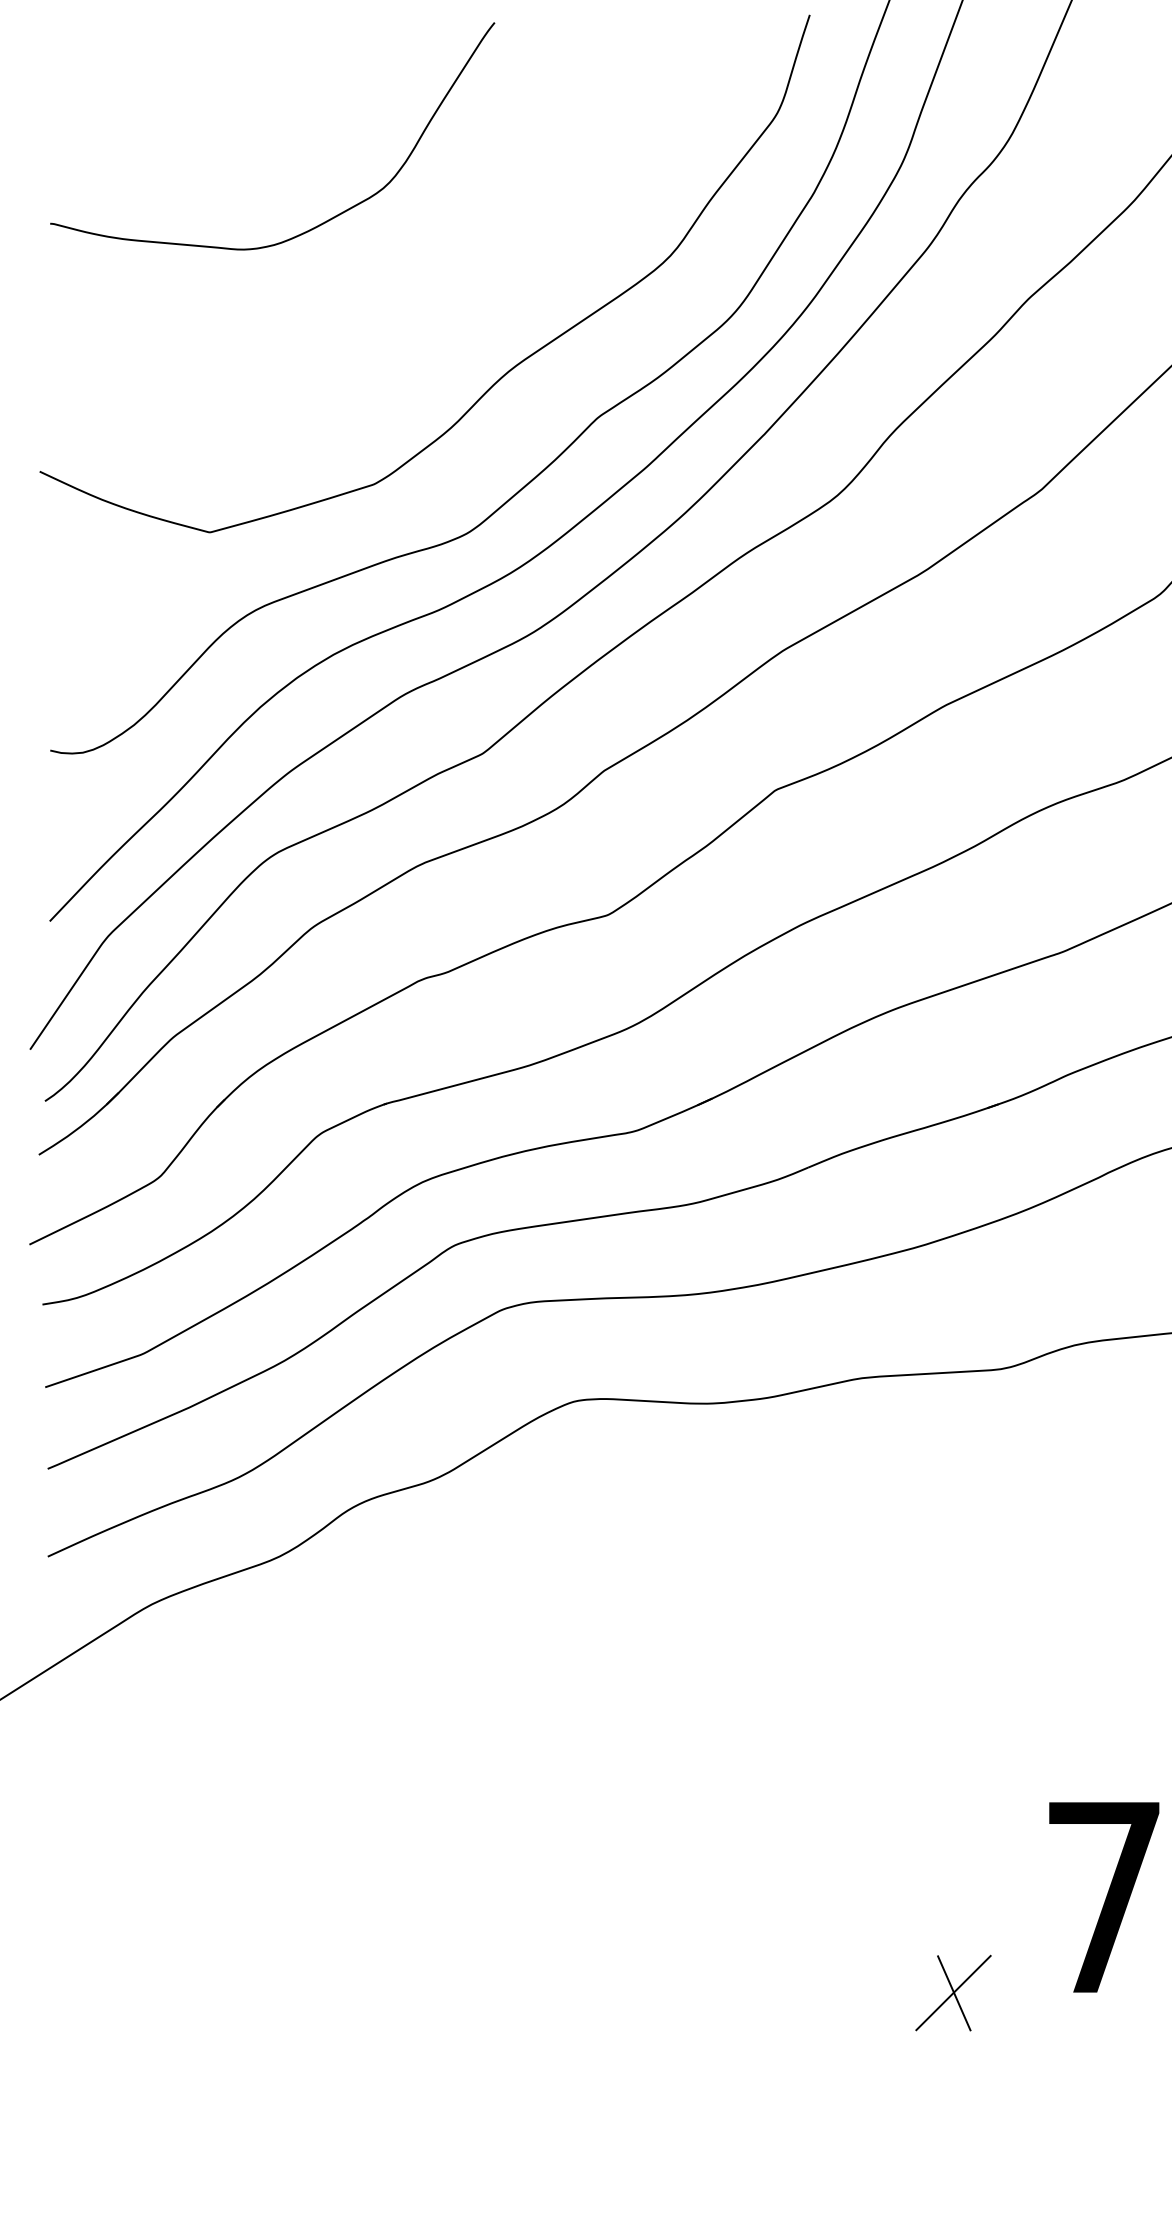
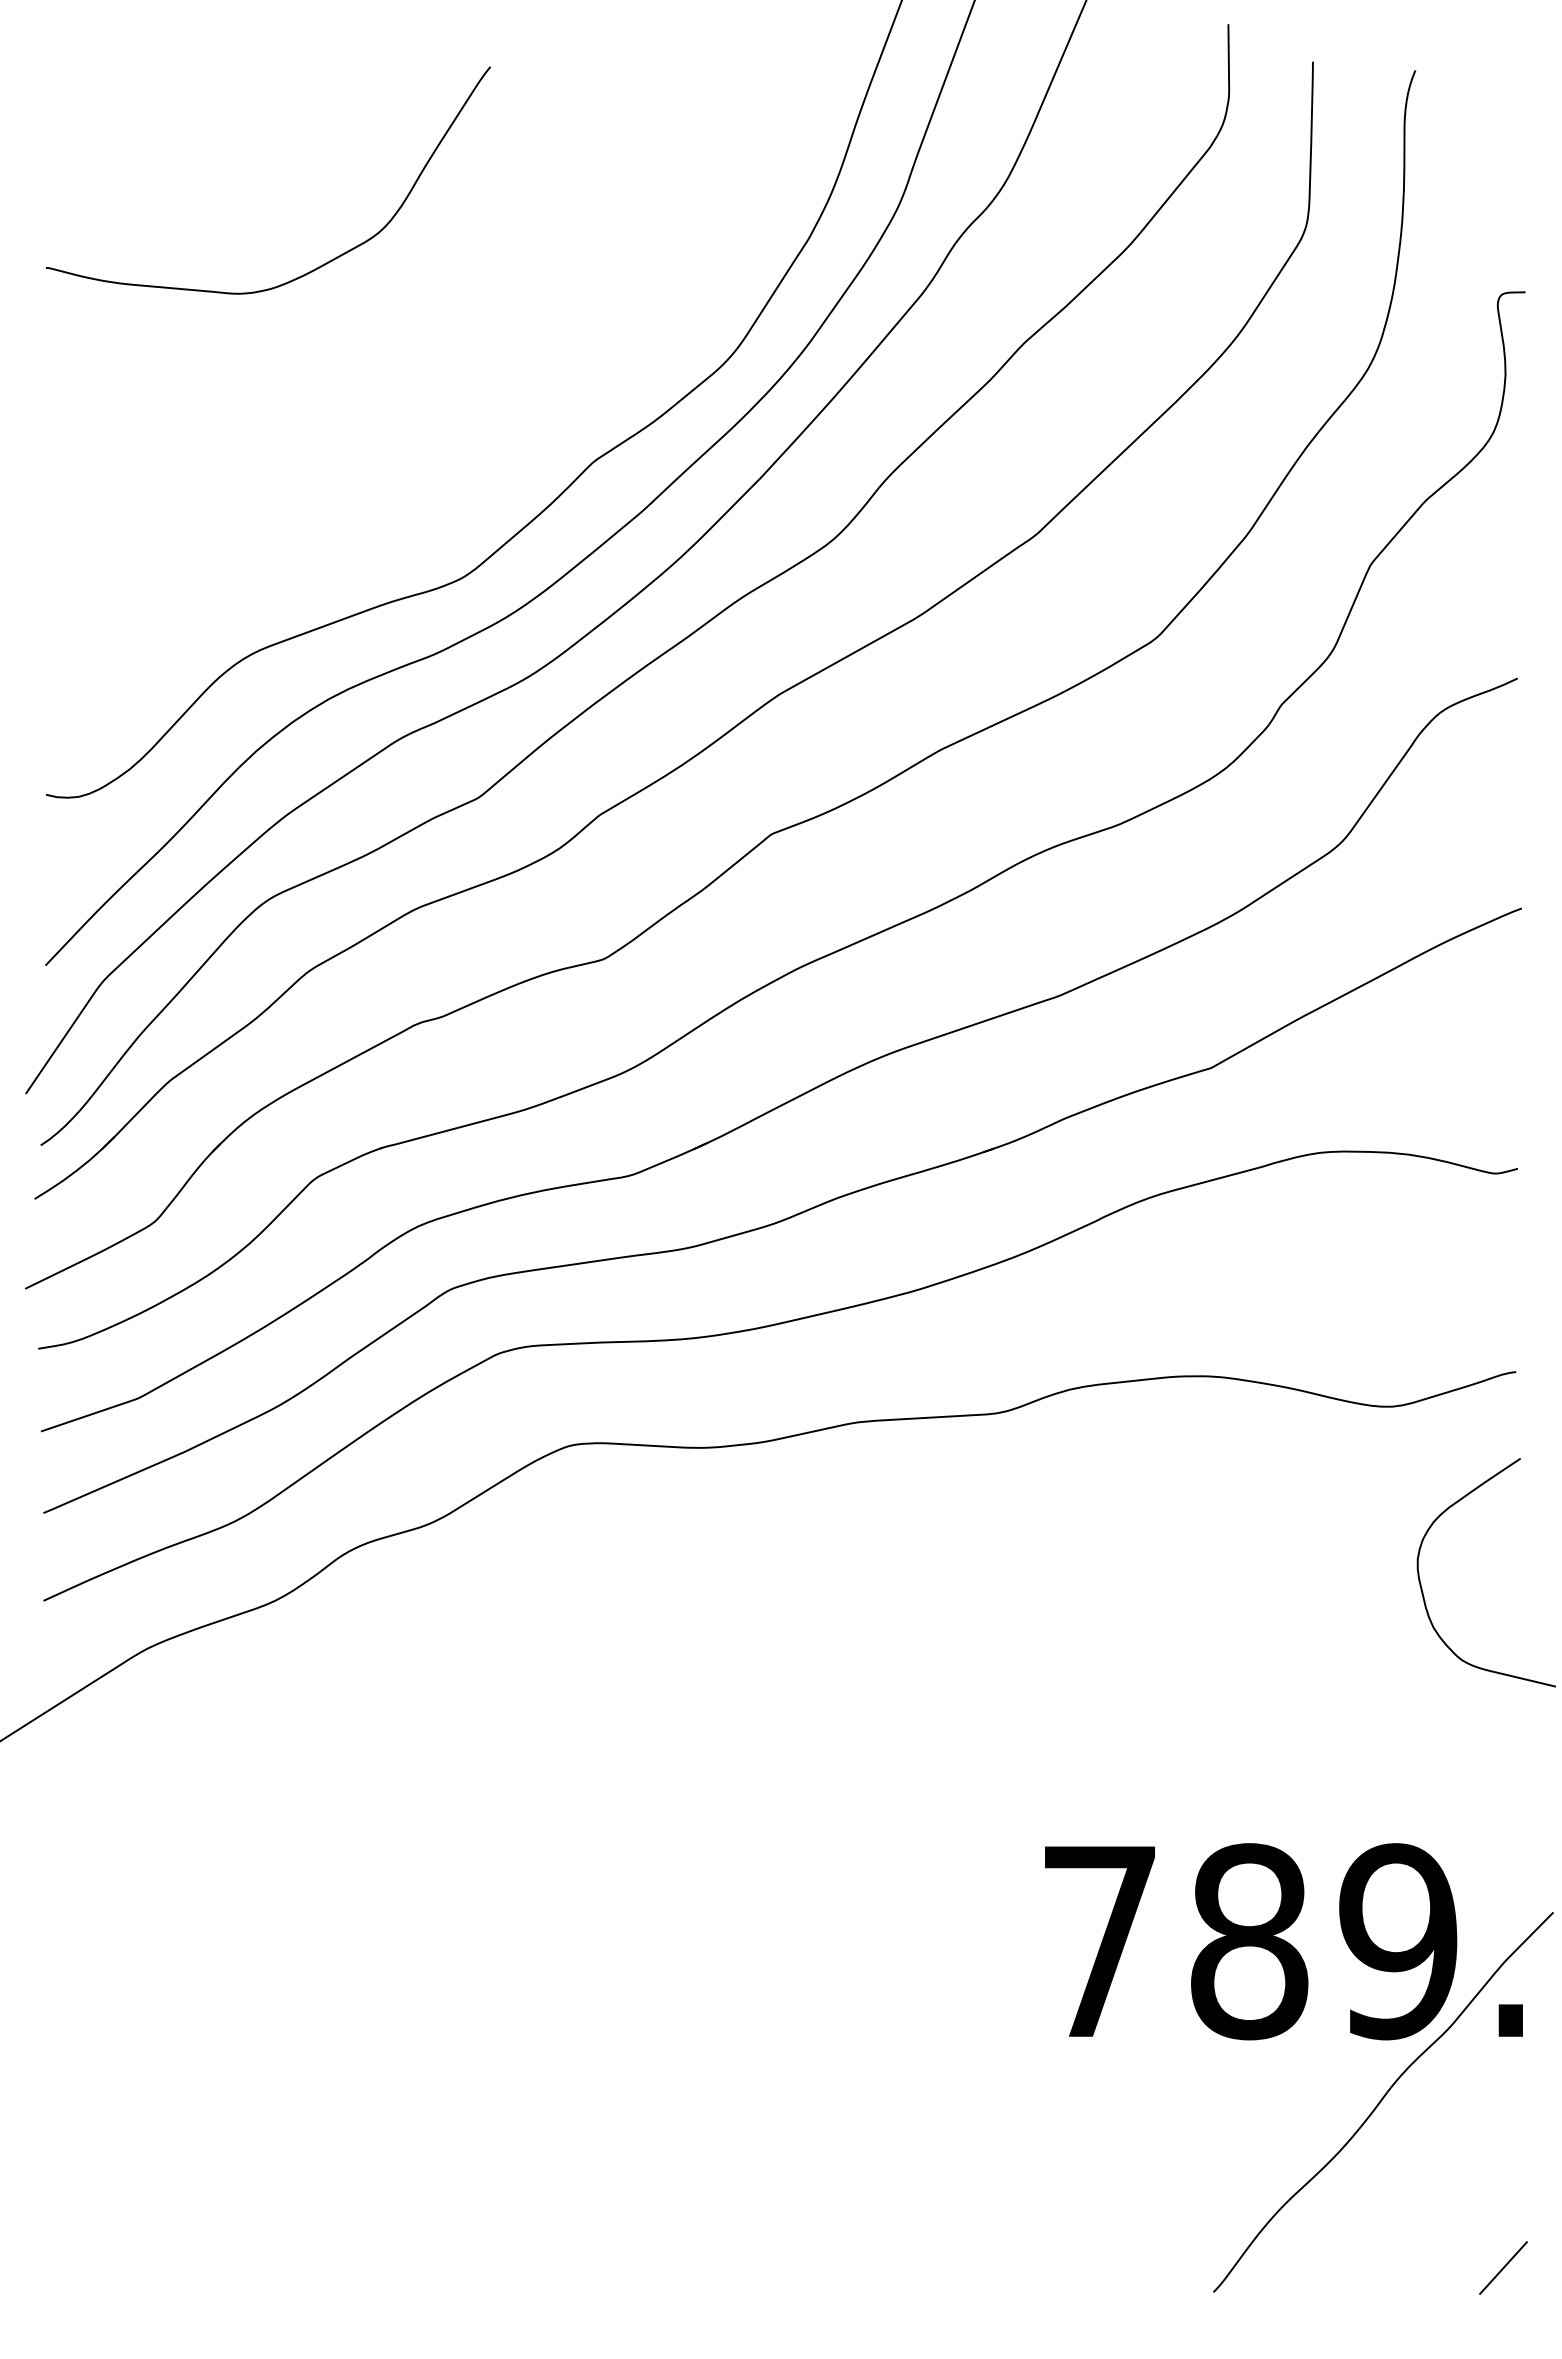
curve: (503, 374) -> (499, 418), removed
part: (953, 1993) -> (949, 2037), removed

